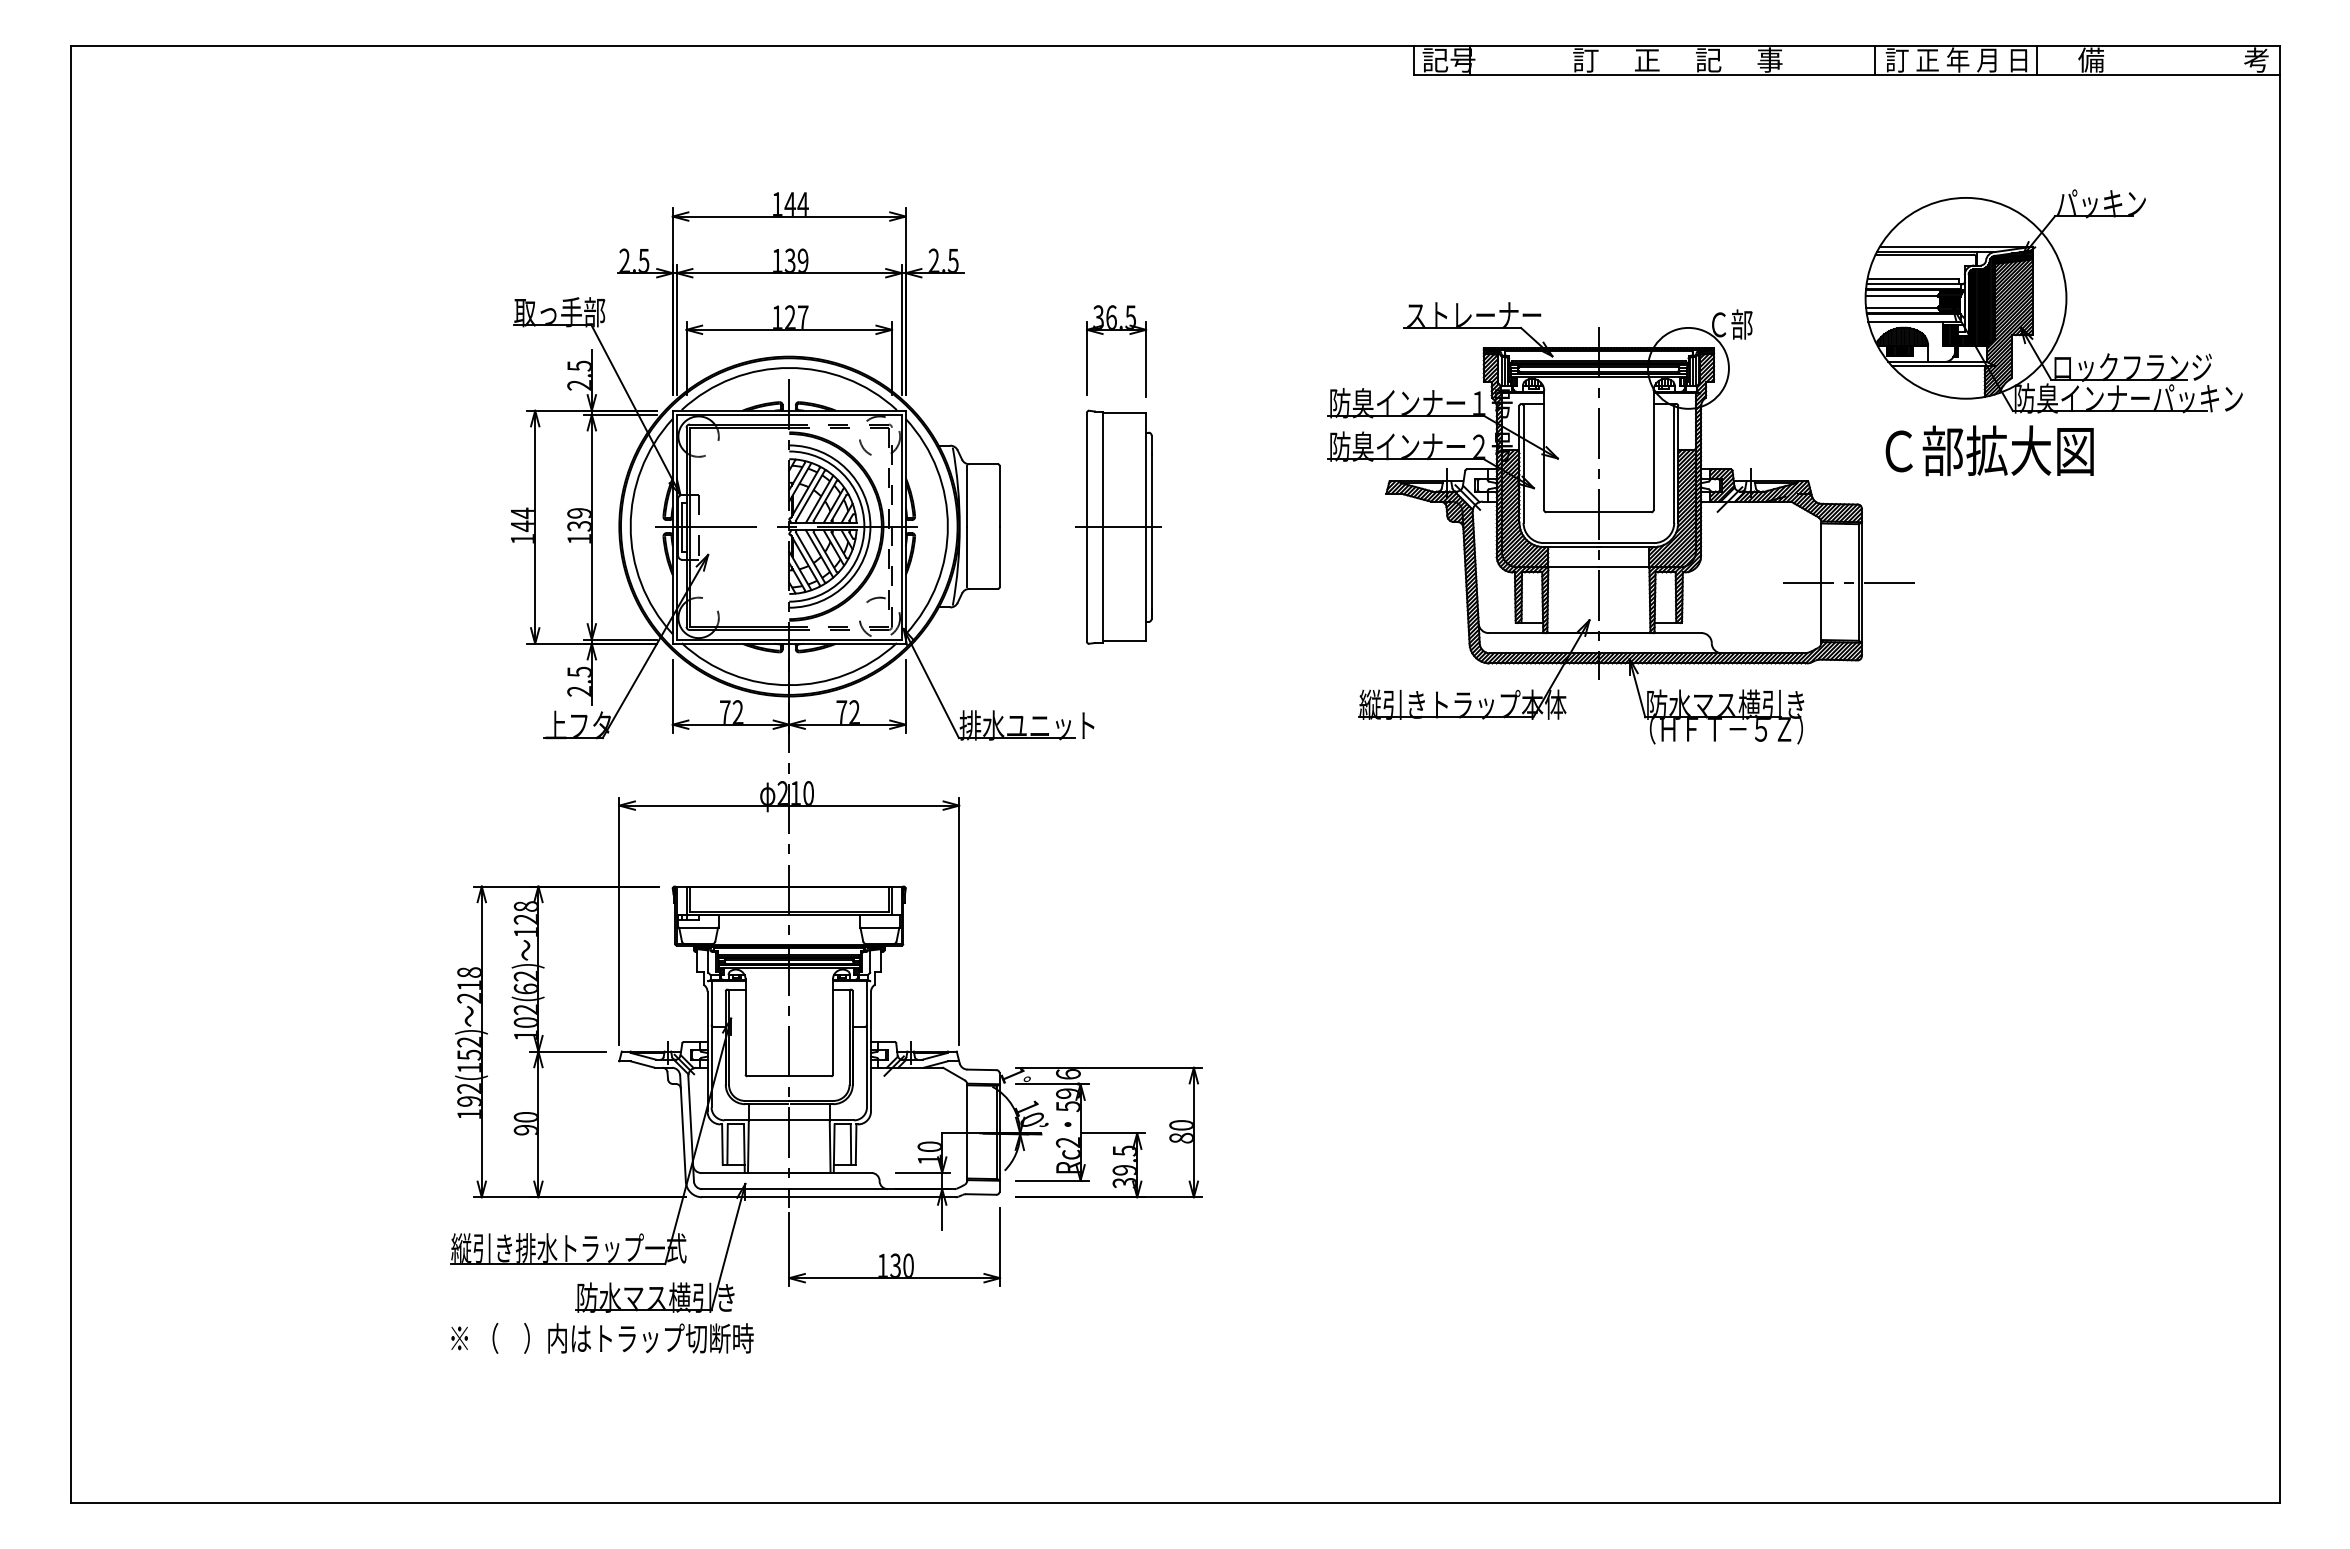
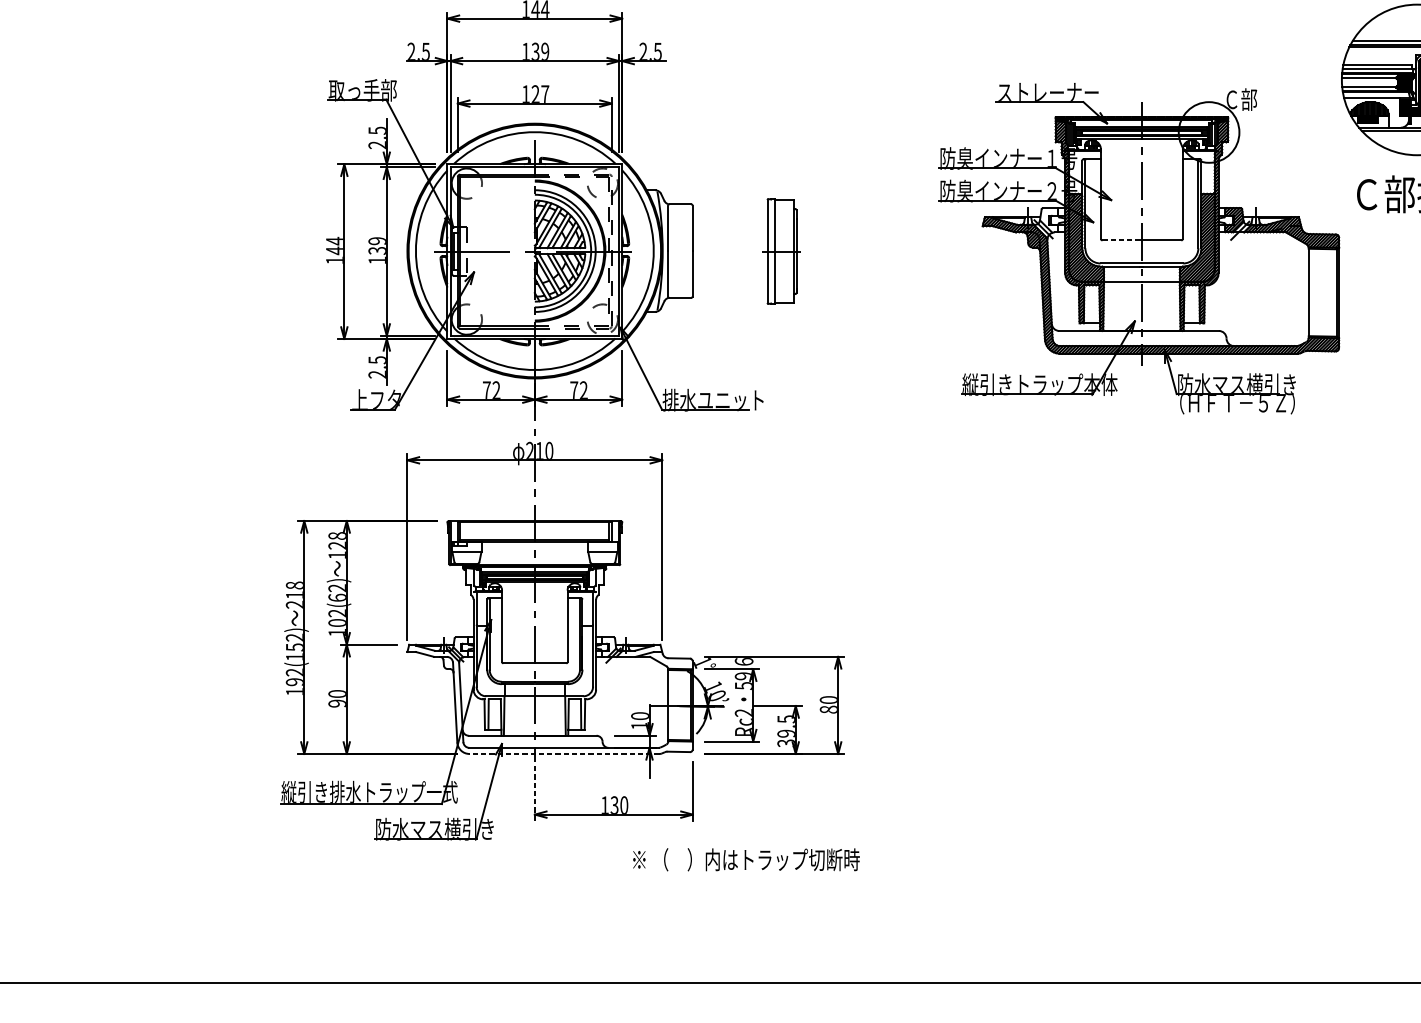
part: (1116, 330) -> (780, 104), removed
line: (1573, 512) -> (1122, 240), solid -> dashed
part: (1118, 526) -> (781, 251), size x0.6
line: (1848, 582) -> (1329, 293), removed
line: (828, 1197) -> (564, 754), solid -> dashed
line: (789, 1250) -> (535, 793), solid -> dashed
text: (602, 1337) -> (746, 859), moved

